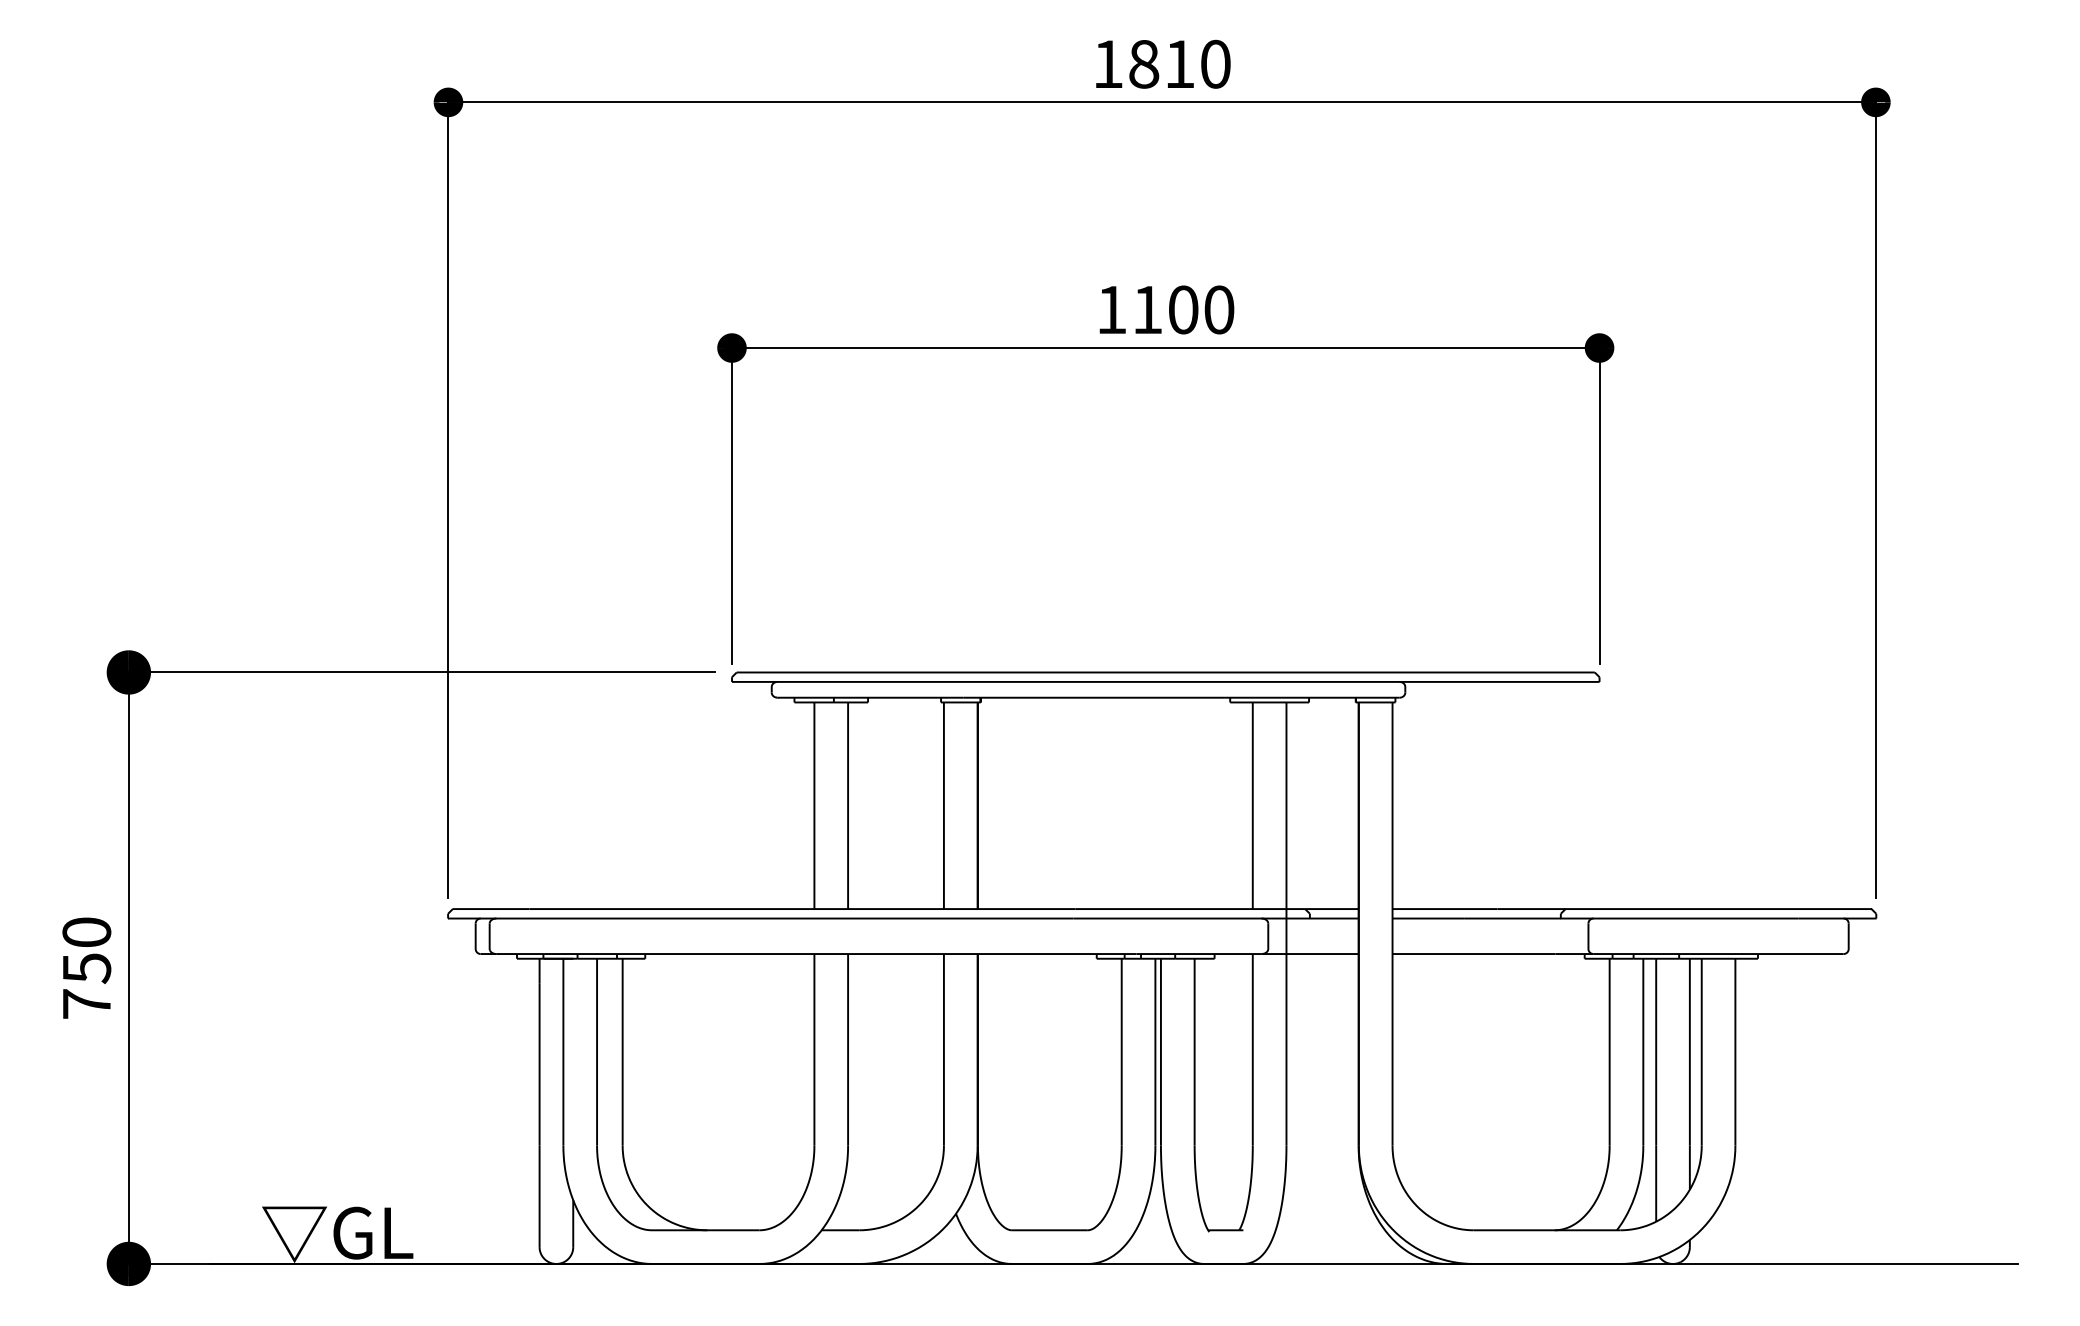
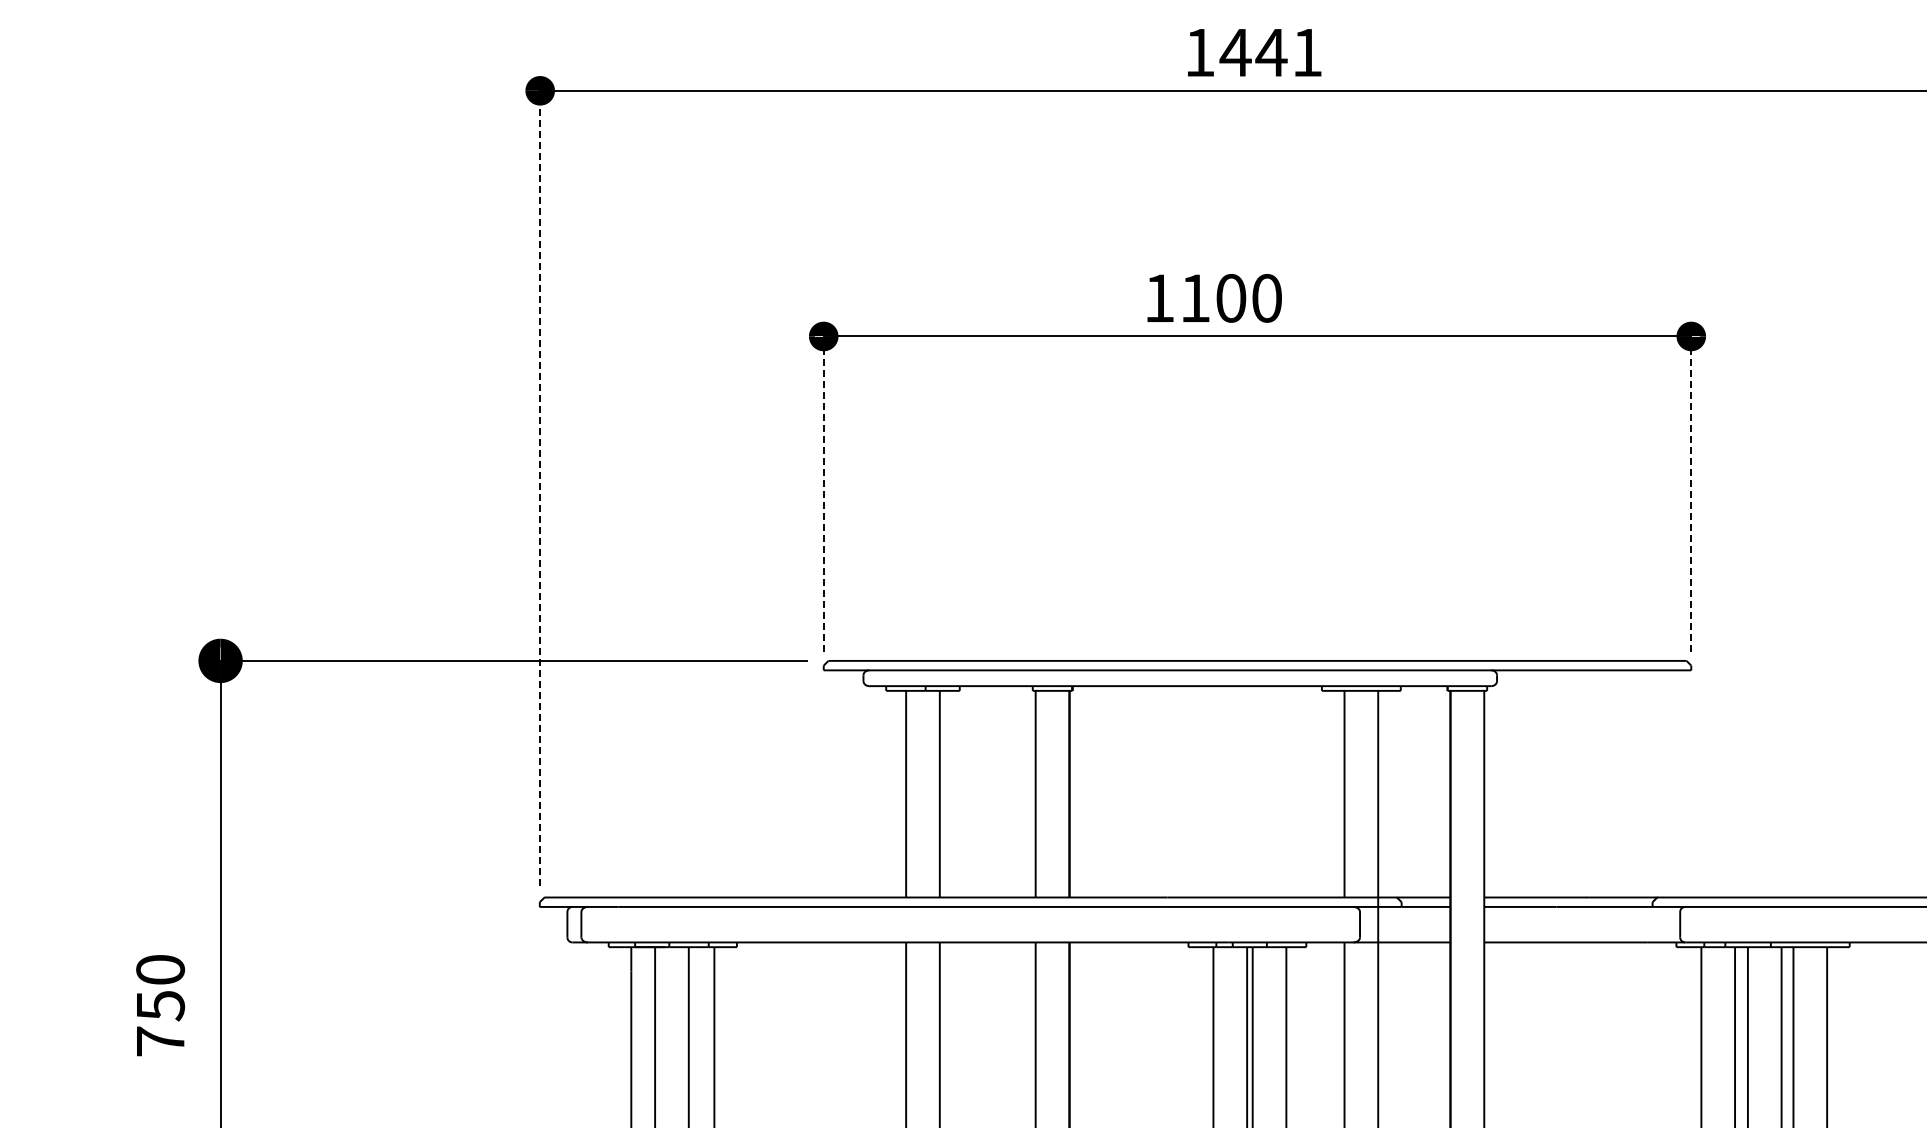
text: (1178, 63) -> (1270, 51), 1810 -> 1441
text: (1166, 309) -> (1214, 297), moved
line: (448, 500) -> (540, 488), solid -> dashed
line: (732, 505) -> (824, 493), solid -> dashed
line: (1599, 505) -> (1691, 493), solid -> dashed
text: (86, 967) -> (160, 1004), moved

